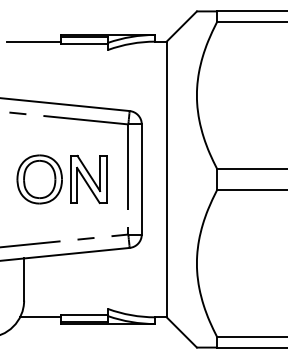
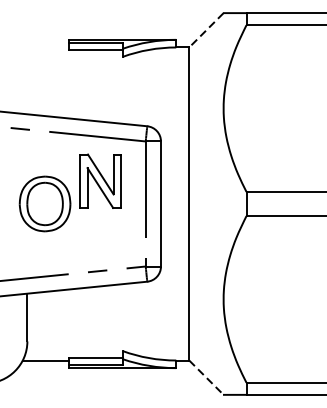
line: (181, 26) -> (206, 30), solid -> dashed
line: (34, 41) -> (39, 47), removed
part: (88, 179) -> (100, 181), moved
line: (182, 332) -> (207, 377), solid -> dashed

